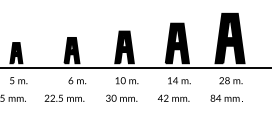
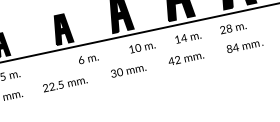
text: (77, 80) -> (88, 58), moved
text: (126, 80) -> (141, 47), moved
text: (230, 80) -> (232, 27), moved

